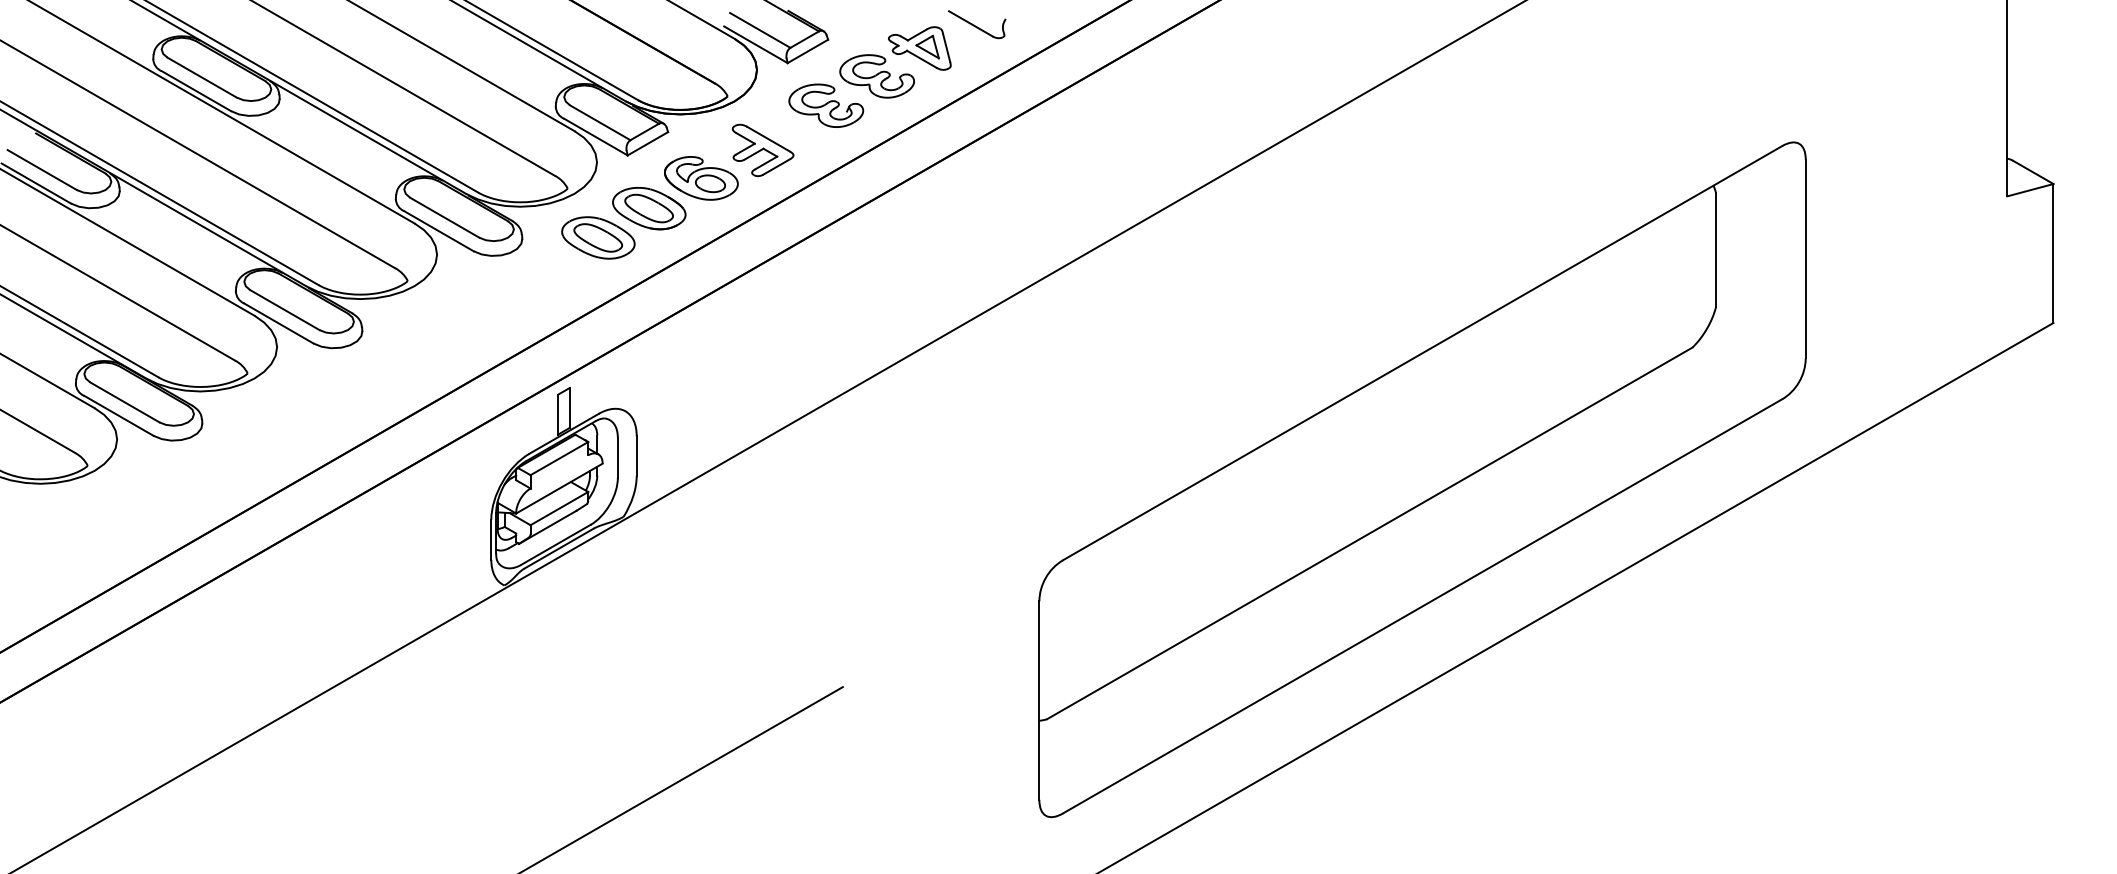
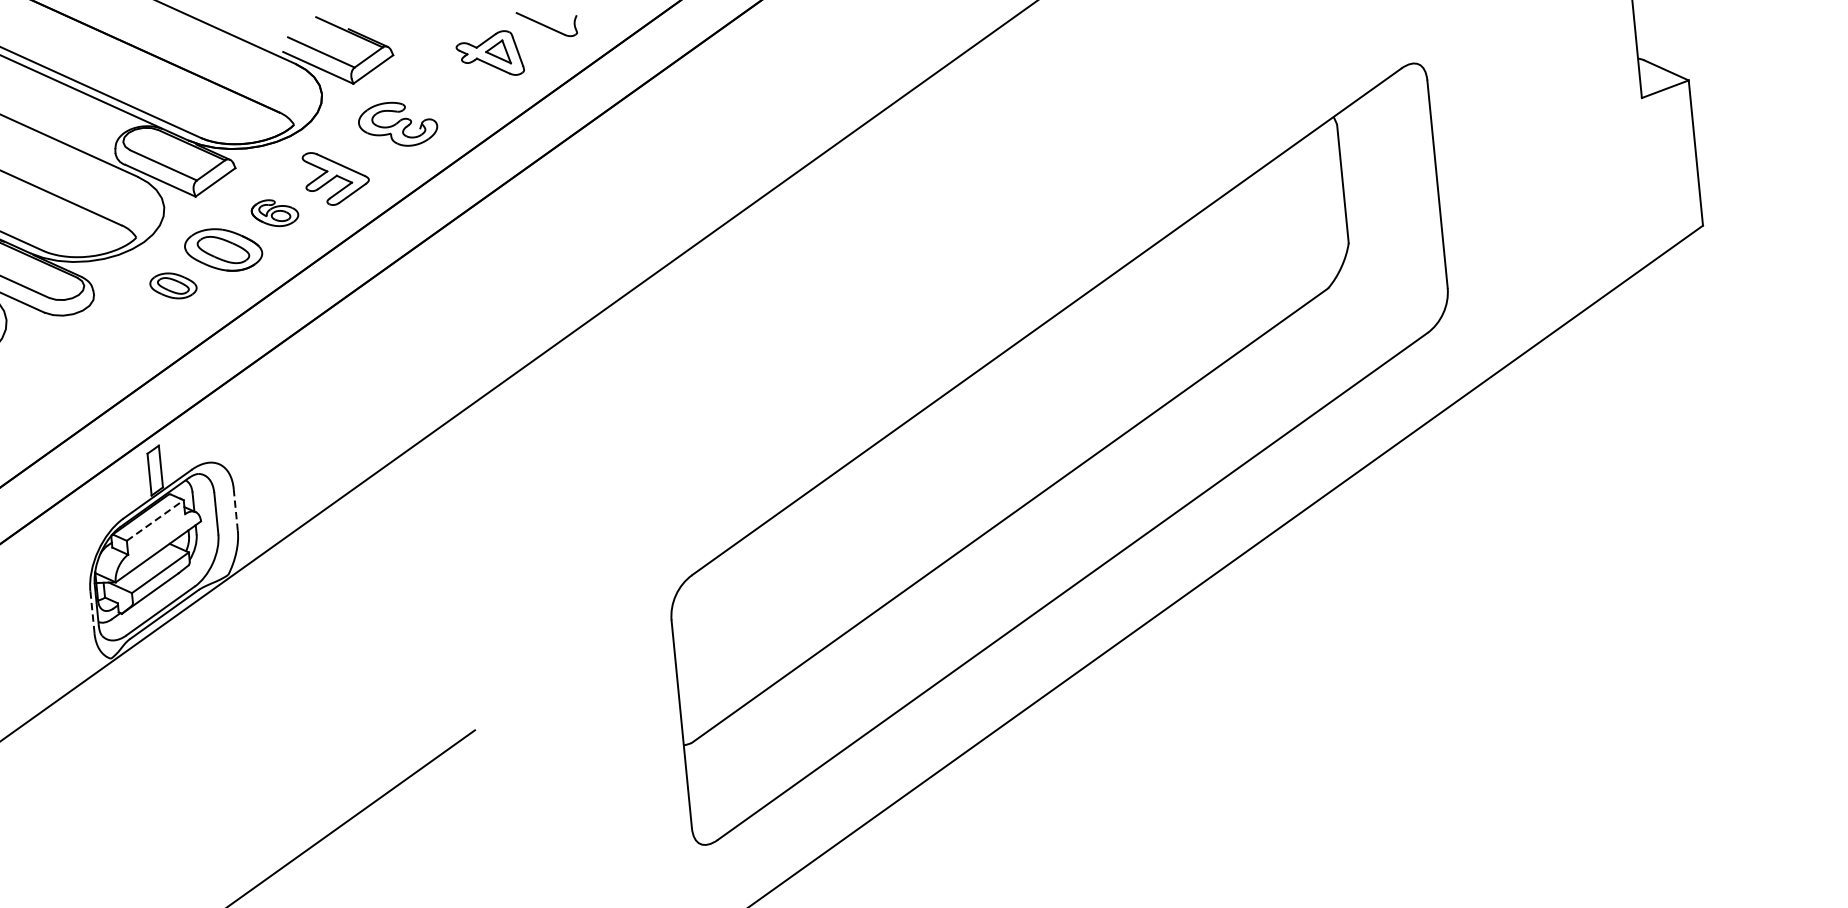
part: (876, 76) -> (447, 88), removed
part: (701, 178) -> (275, 213), size x0.6
part: (598, 237) -> (173, 285), size x0.6
line: (636, 456) -> (235, 510), solid -> dashed
line: (559, 458) -> (155, 520), solid -> dashed
line: (491, 539) -> (92, 612), solid -> dashed

